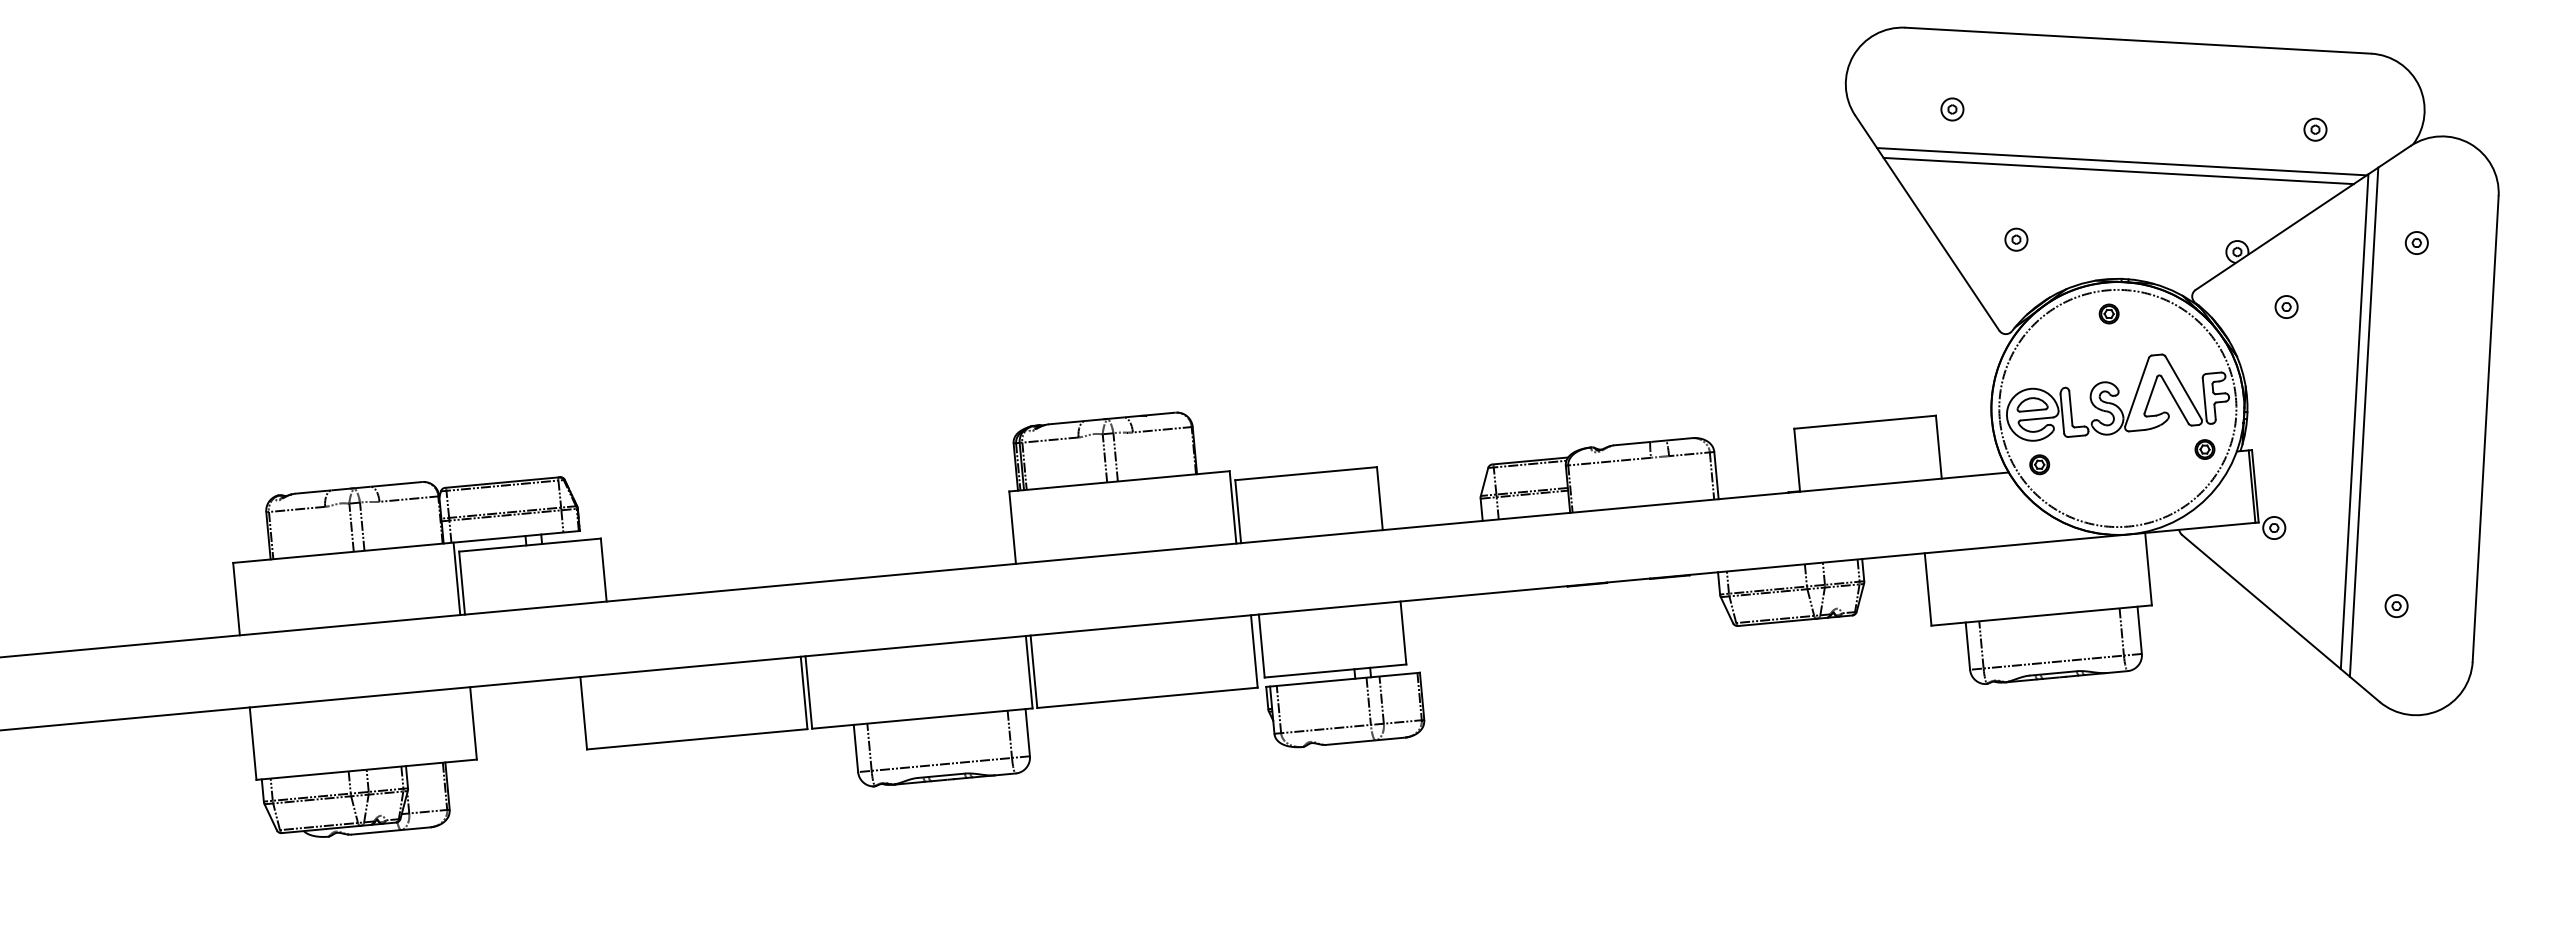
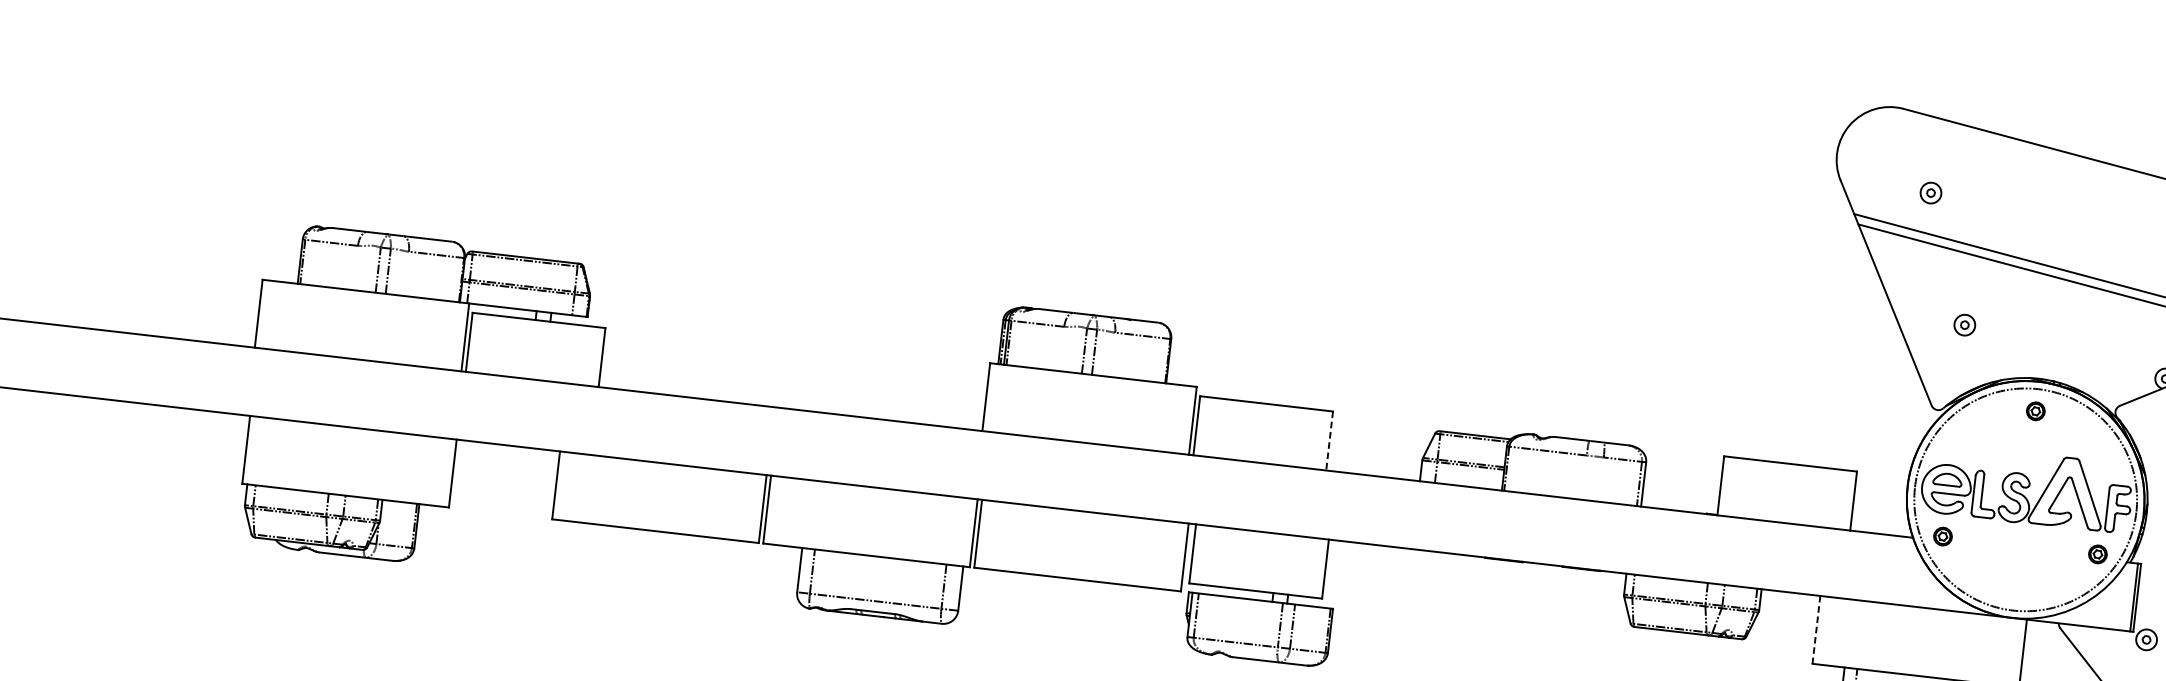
line: (1379, 498) -> (1329, 440), solid -> dashed
line: (1928, 589) -> (1816, 629), solid -> dashed

